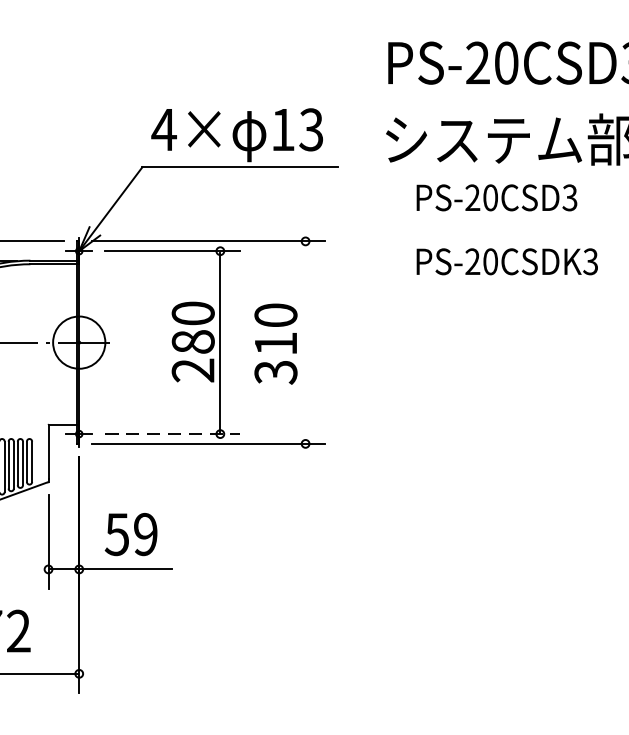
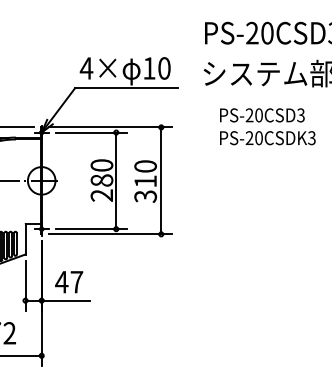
text: (311, 129) -> (164, 68), 13 -> 10
text: (497, 198) -> (262, 115), moved
line: (305, 341) -> (161, 180), added
line: (173, 434) -> (91, 229), dashed -> solid
text: (131, 533) -> (69, 281), 59 -> 47

